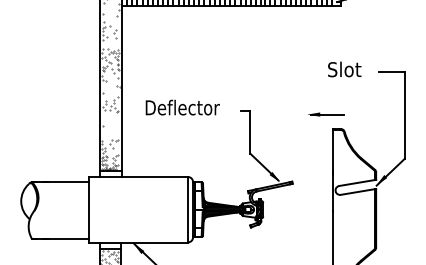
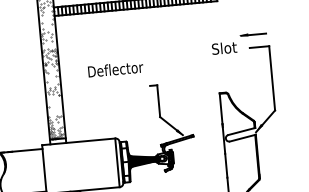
text: (182, 107) -> (115, 69), moved
part: (326, 114) -> (253, 34), moved

